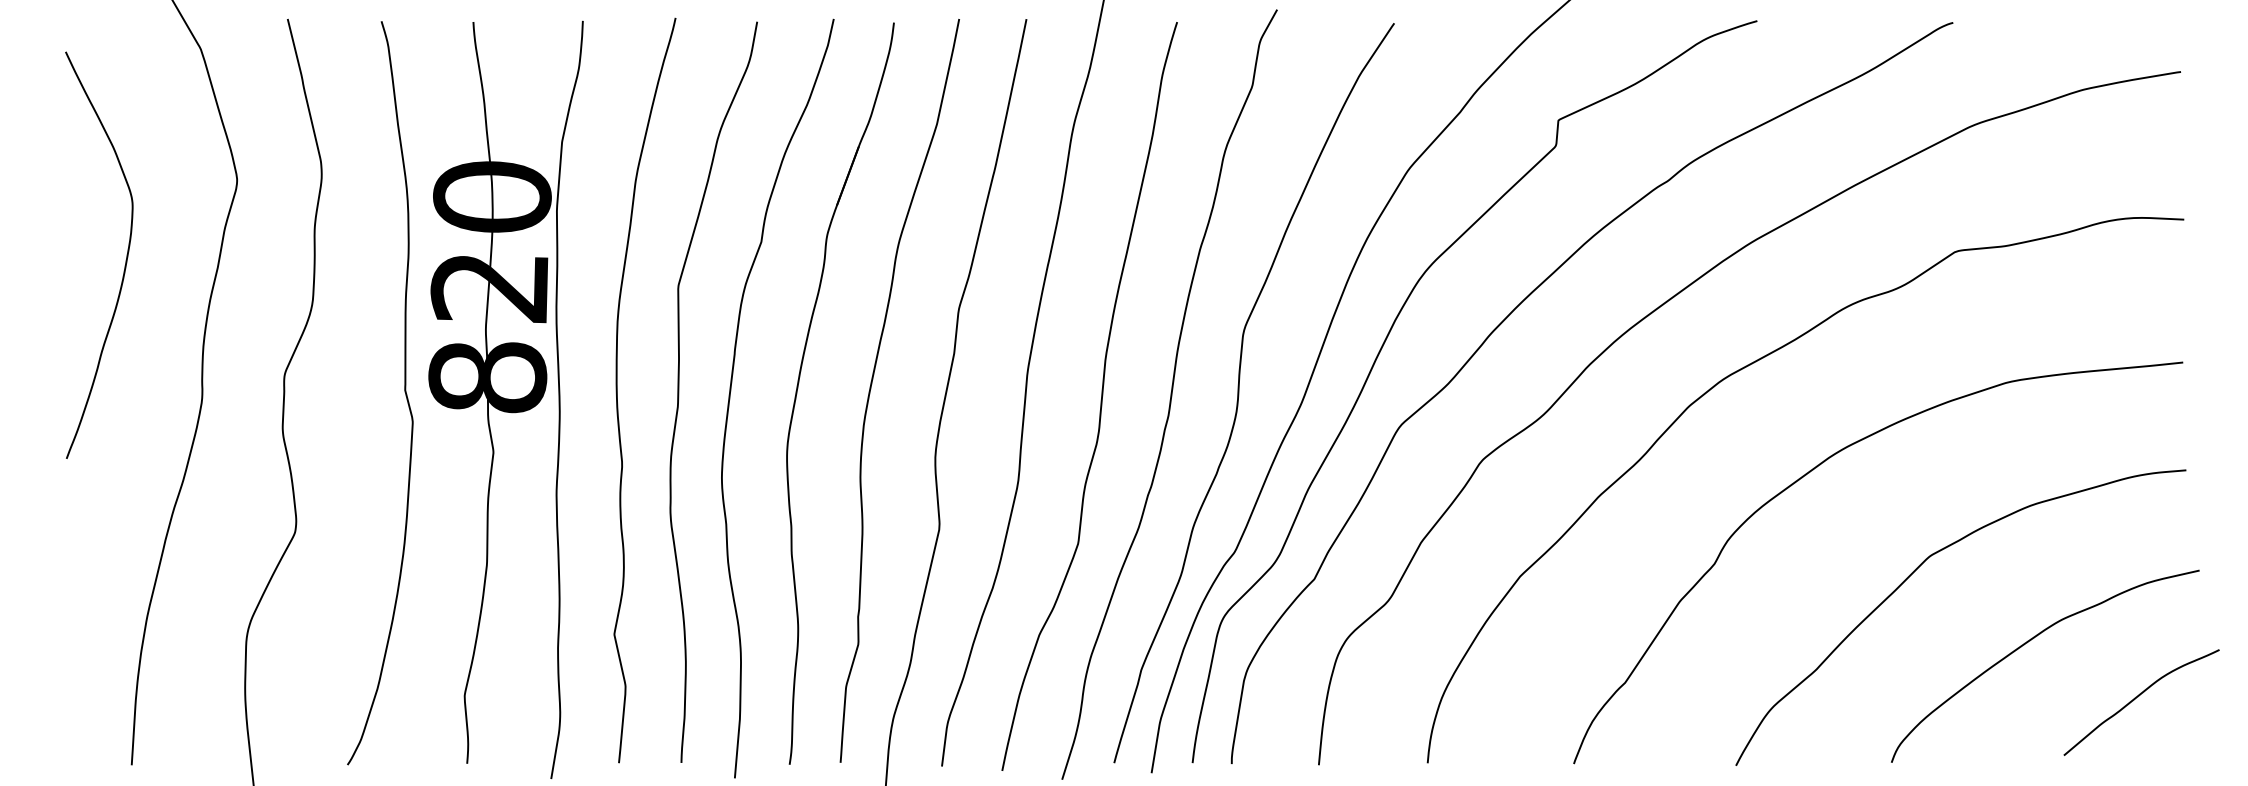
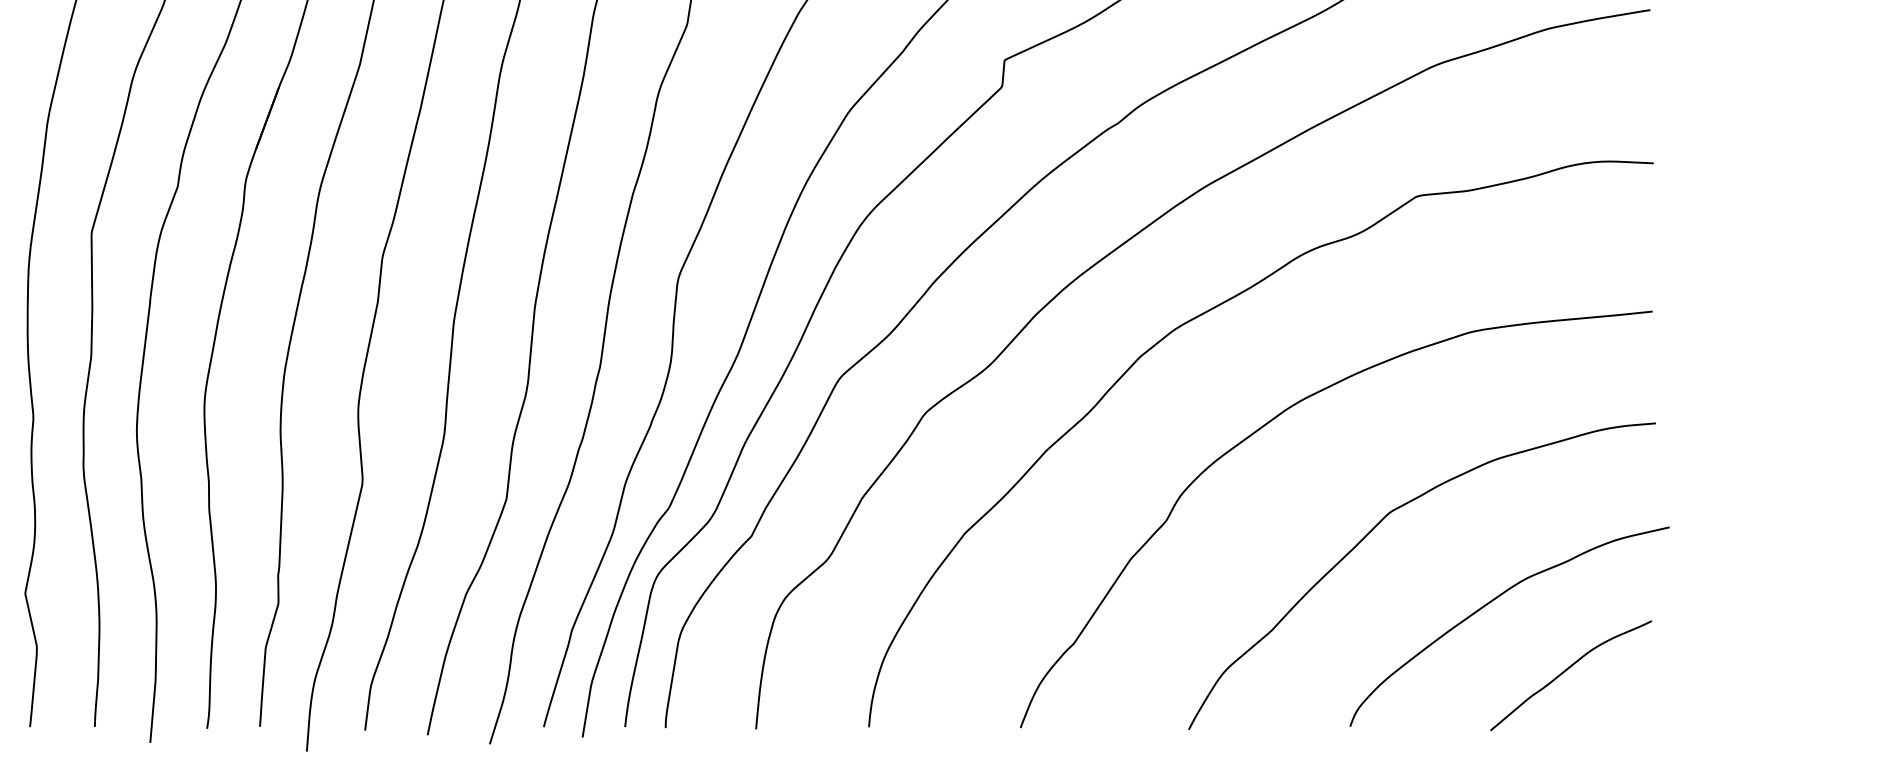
curve: (2138, 697) -> (1567, 670), moved

